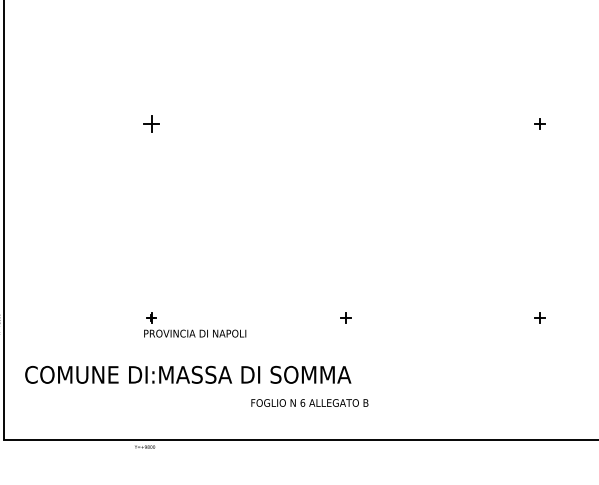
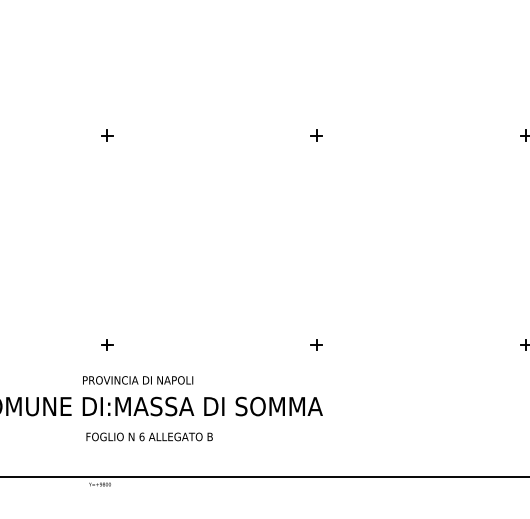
part: (151, 123) -> (107, 135), size x0.62
part: (345, 123) -> (316, 135), added
text: (195, 333) -> (138, 380), moved
text: (309, 402) -> (149, 436), moved

